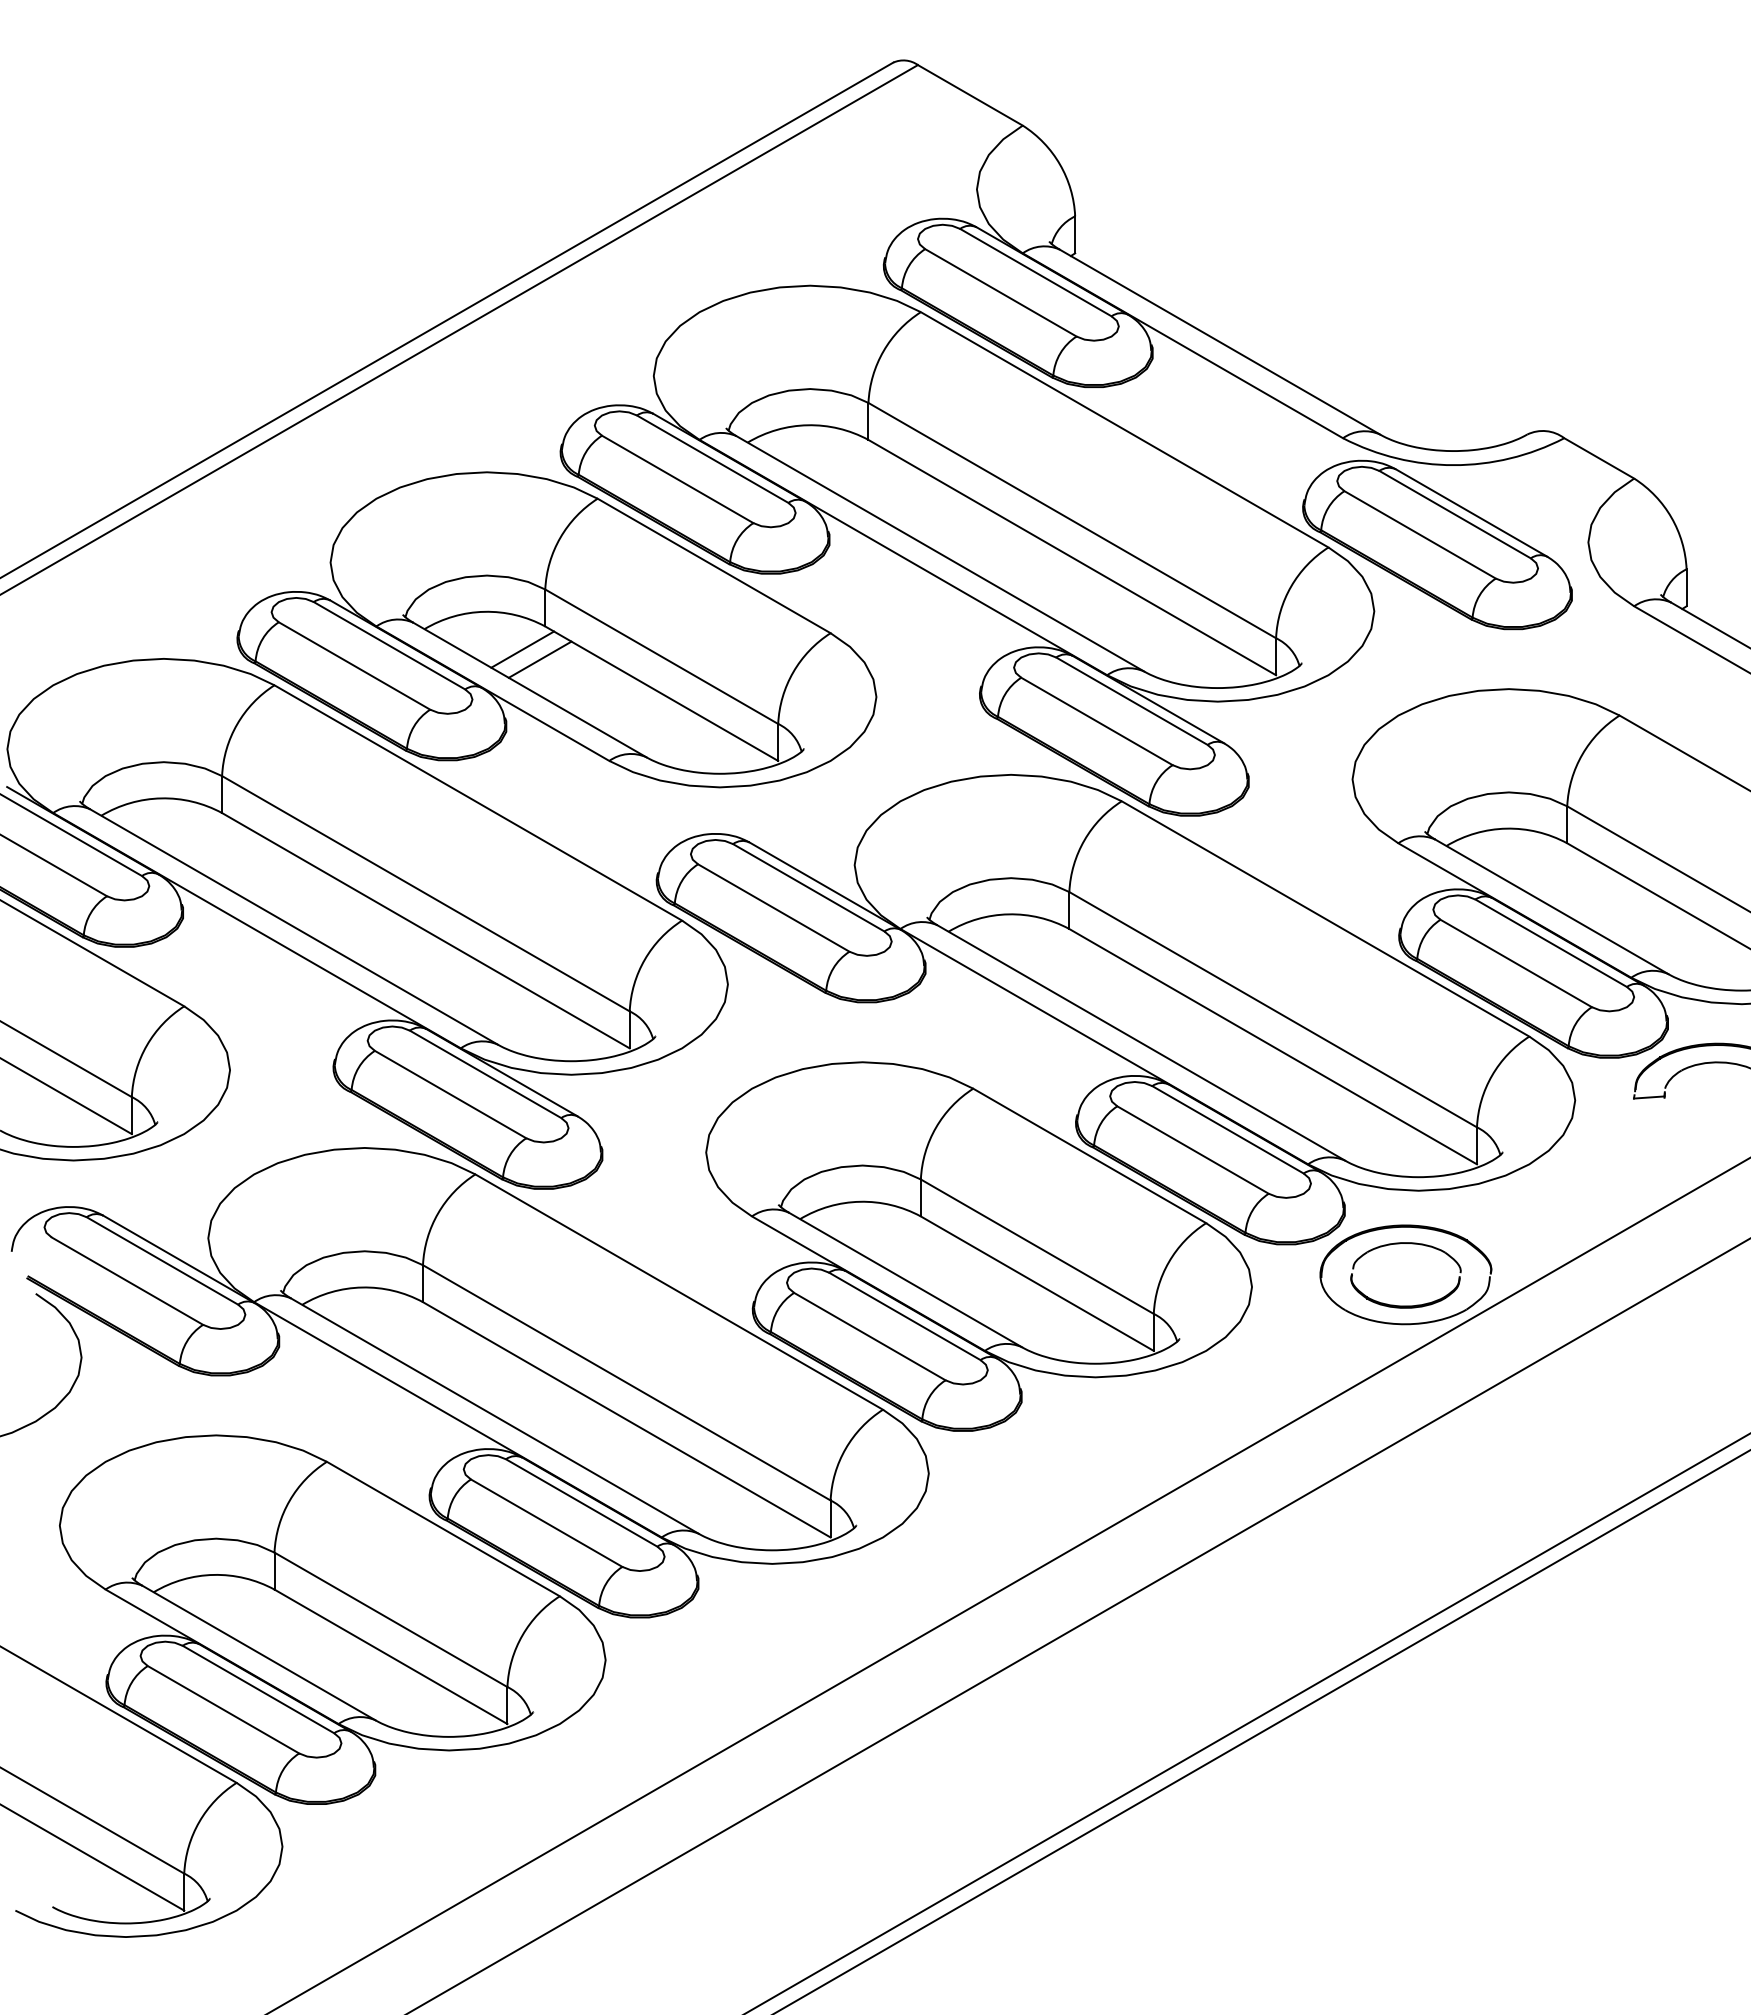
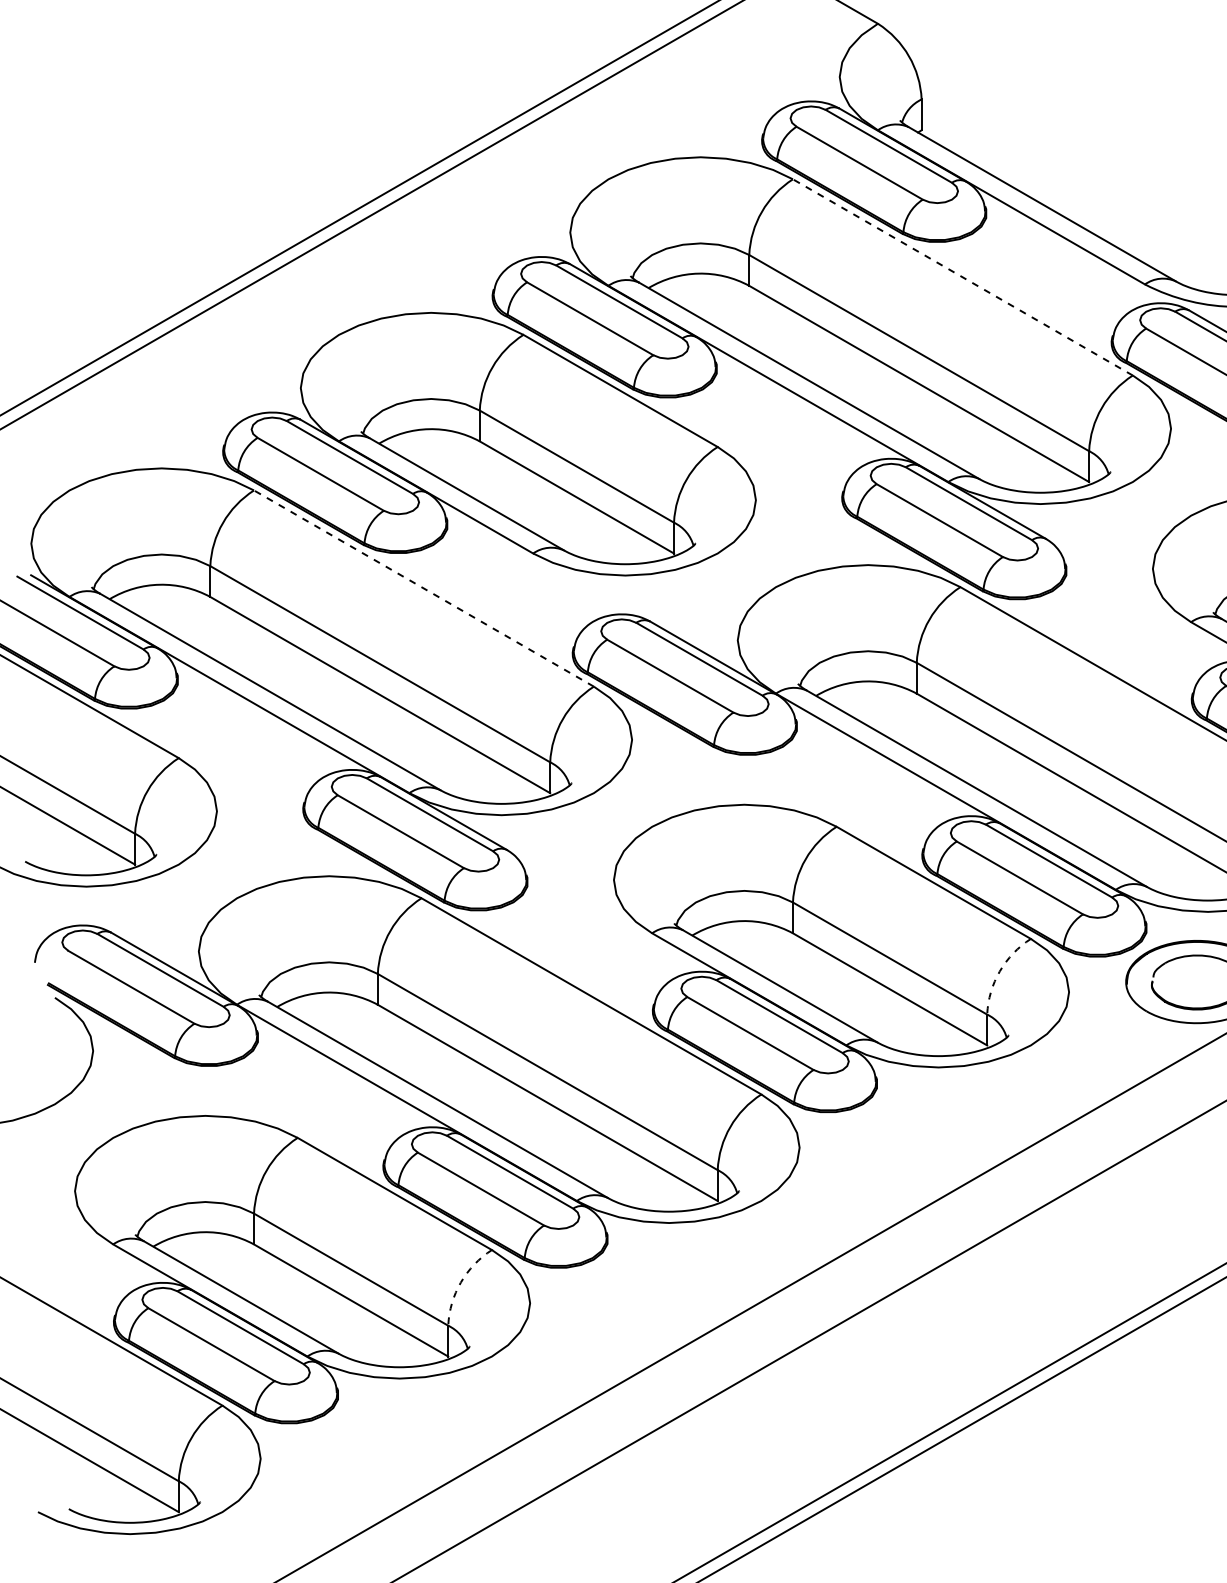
line: (1124, 429) -> (962, 277), solid -> dashed
line: (522, 649) -> (460, 460), removed
line: (539, 659) -> (474, 468), removed
line: (477, 802) -> (423, 588), solid -> dashed
arc: (1168, 1262) -> (999, 971), solid -> dashed
arc: (522, 1635) -> (460, 1282), solid -> dashed

